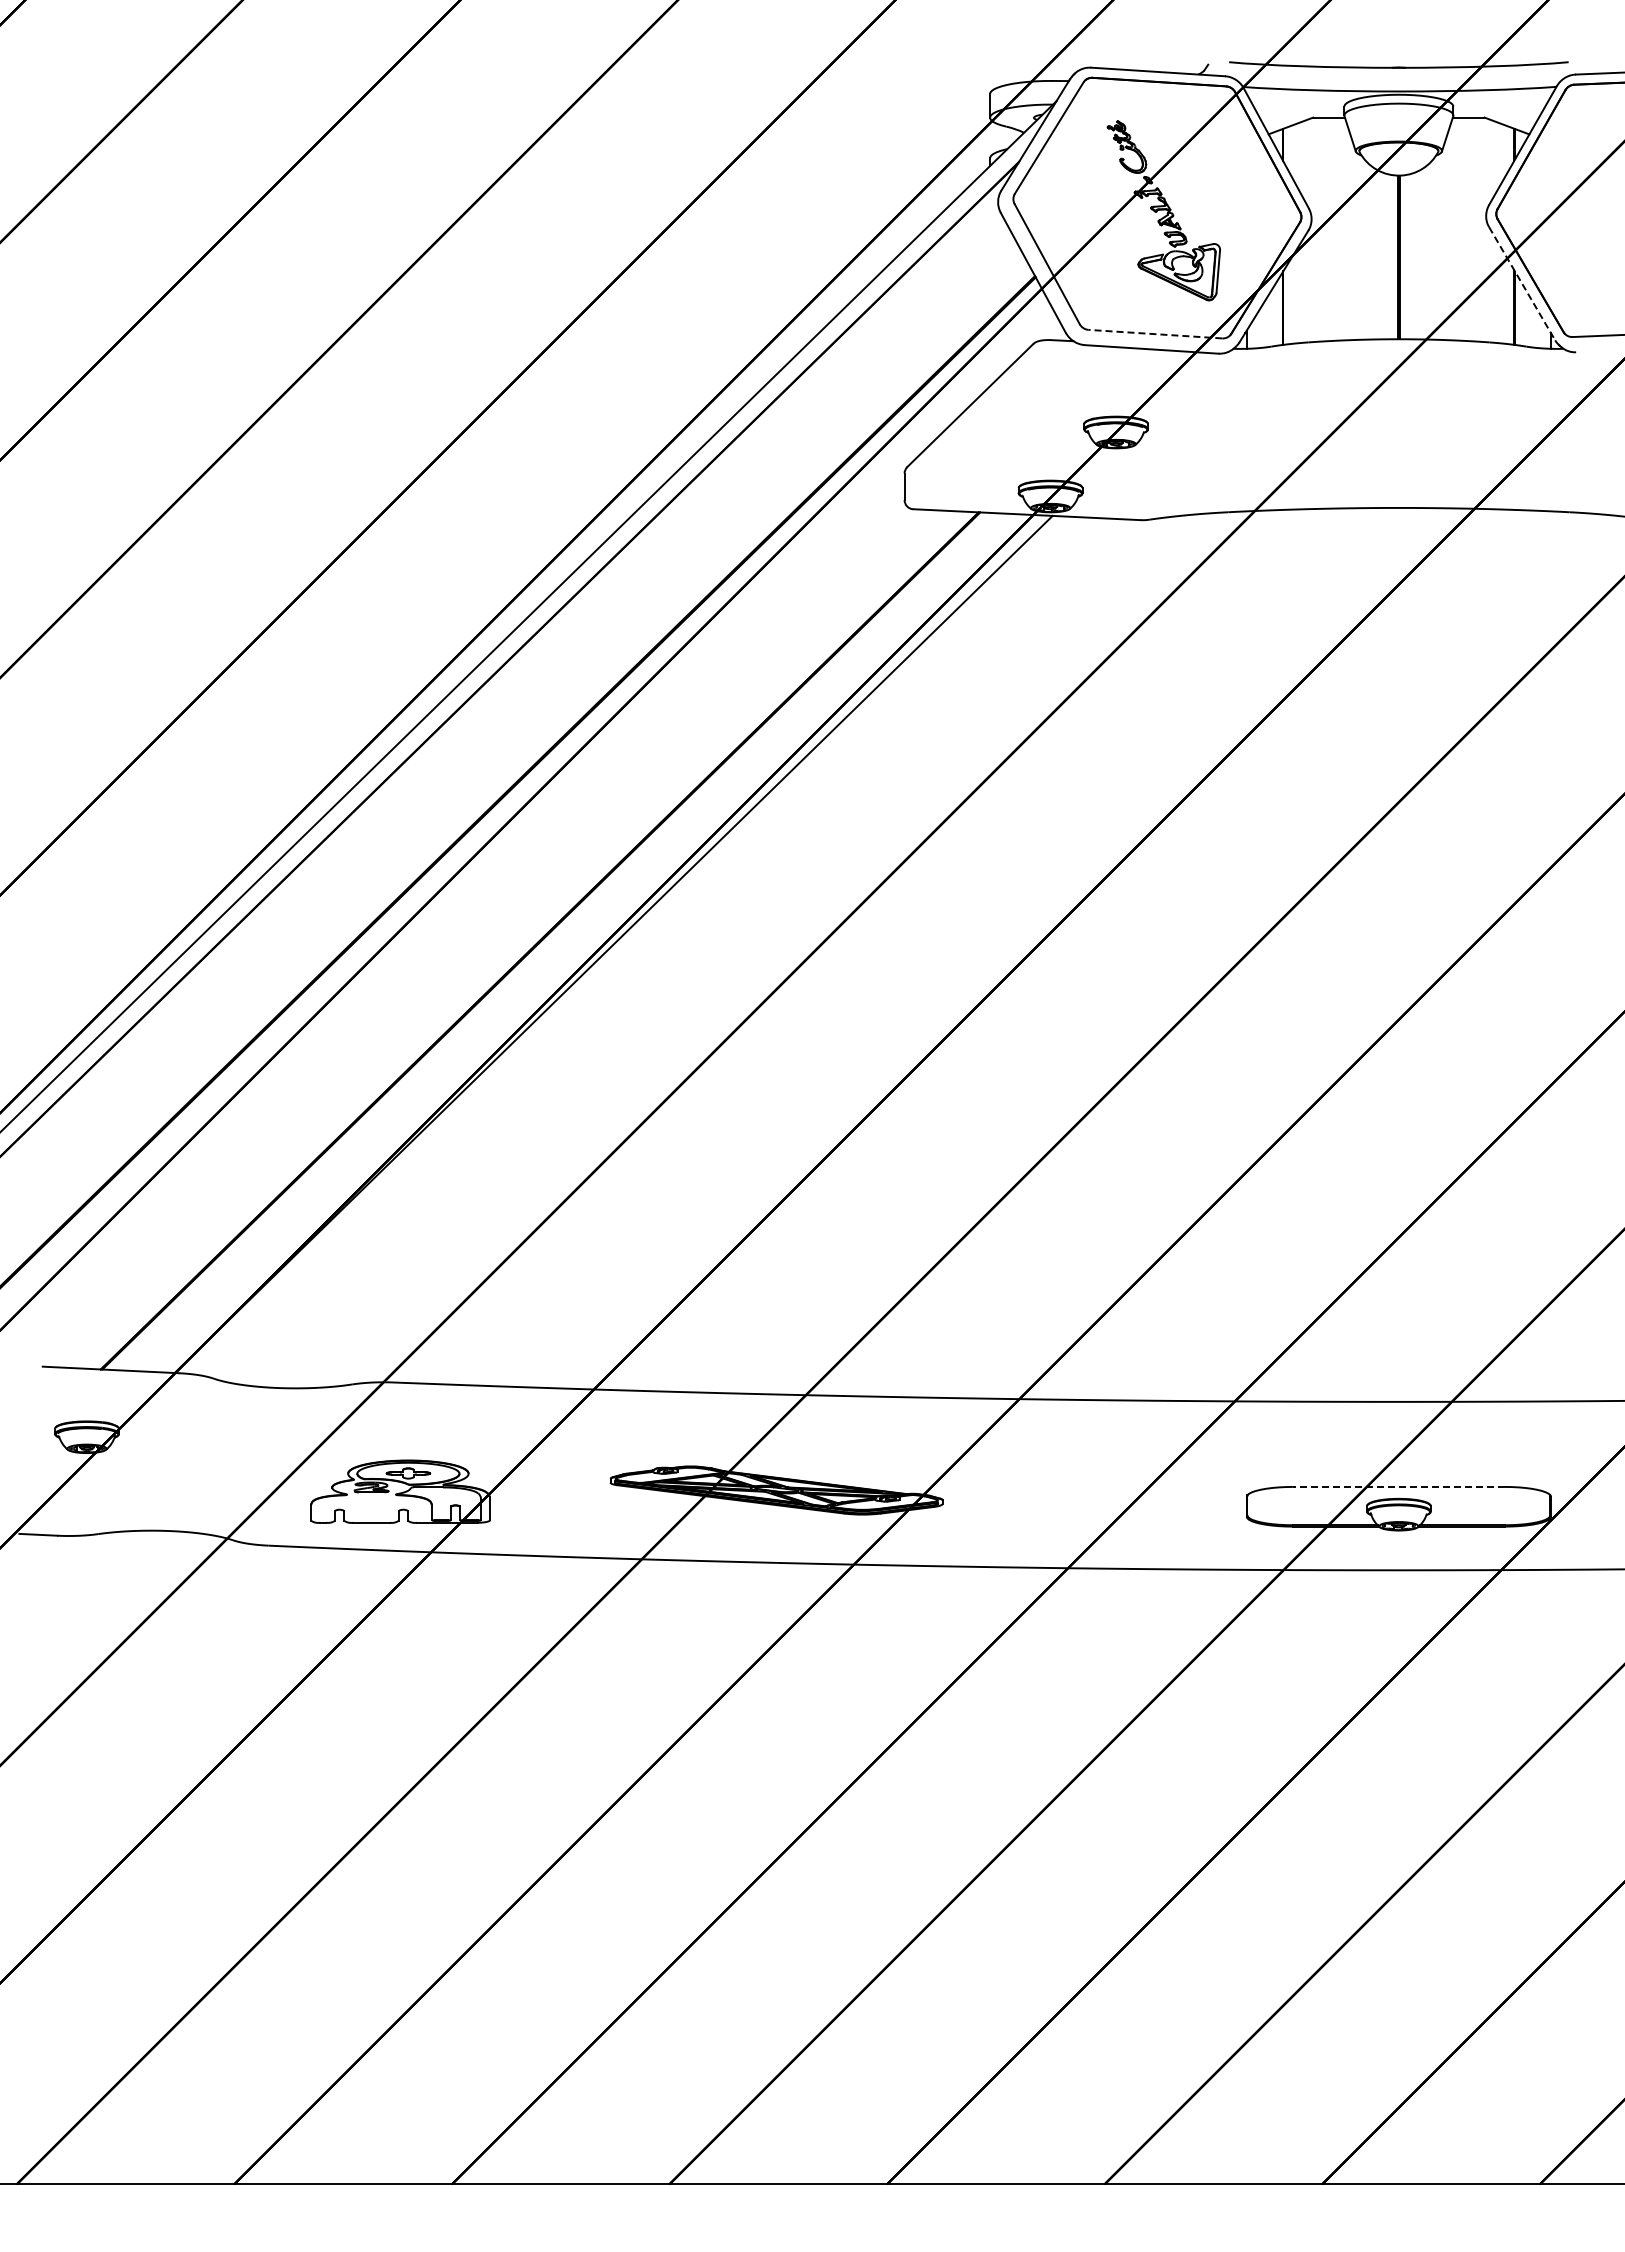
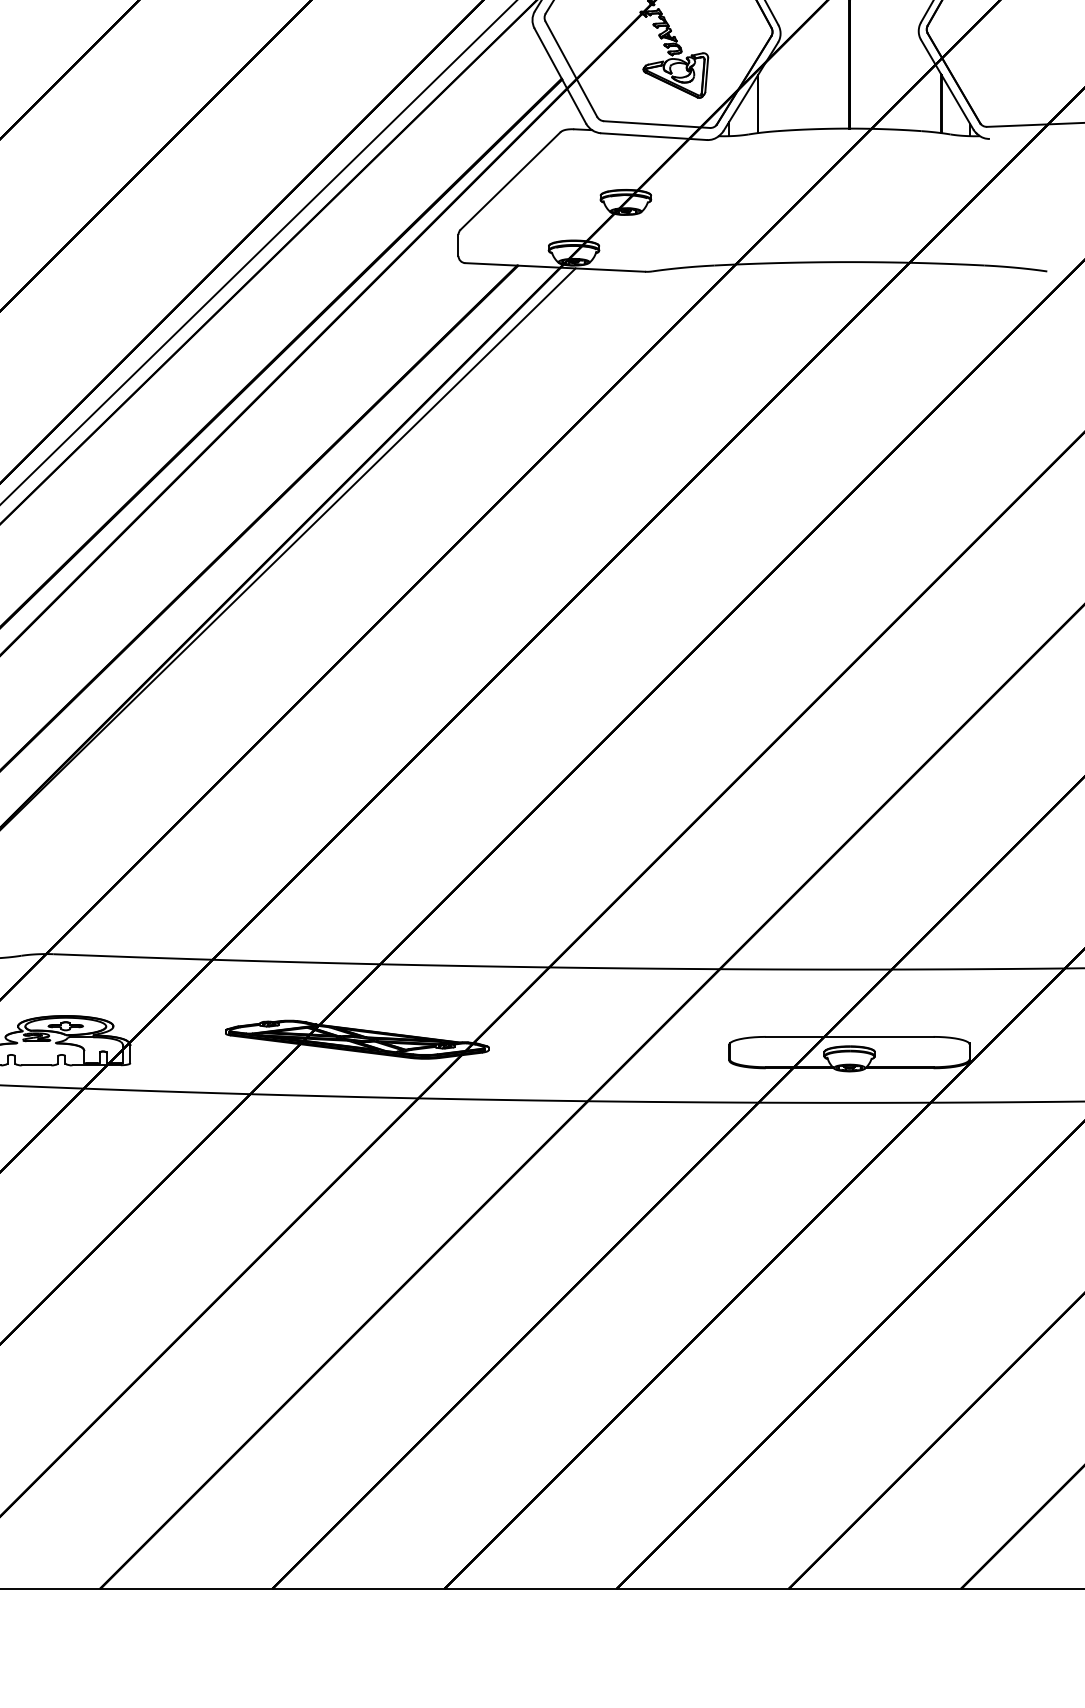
line: (1522, 284) -> (947, 85), dashed -> solid
line: (1155, 334) -> (657, 124), dashed -> solid
line: (1398, 1486) -> (849, 1036), dashed -> solid

